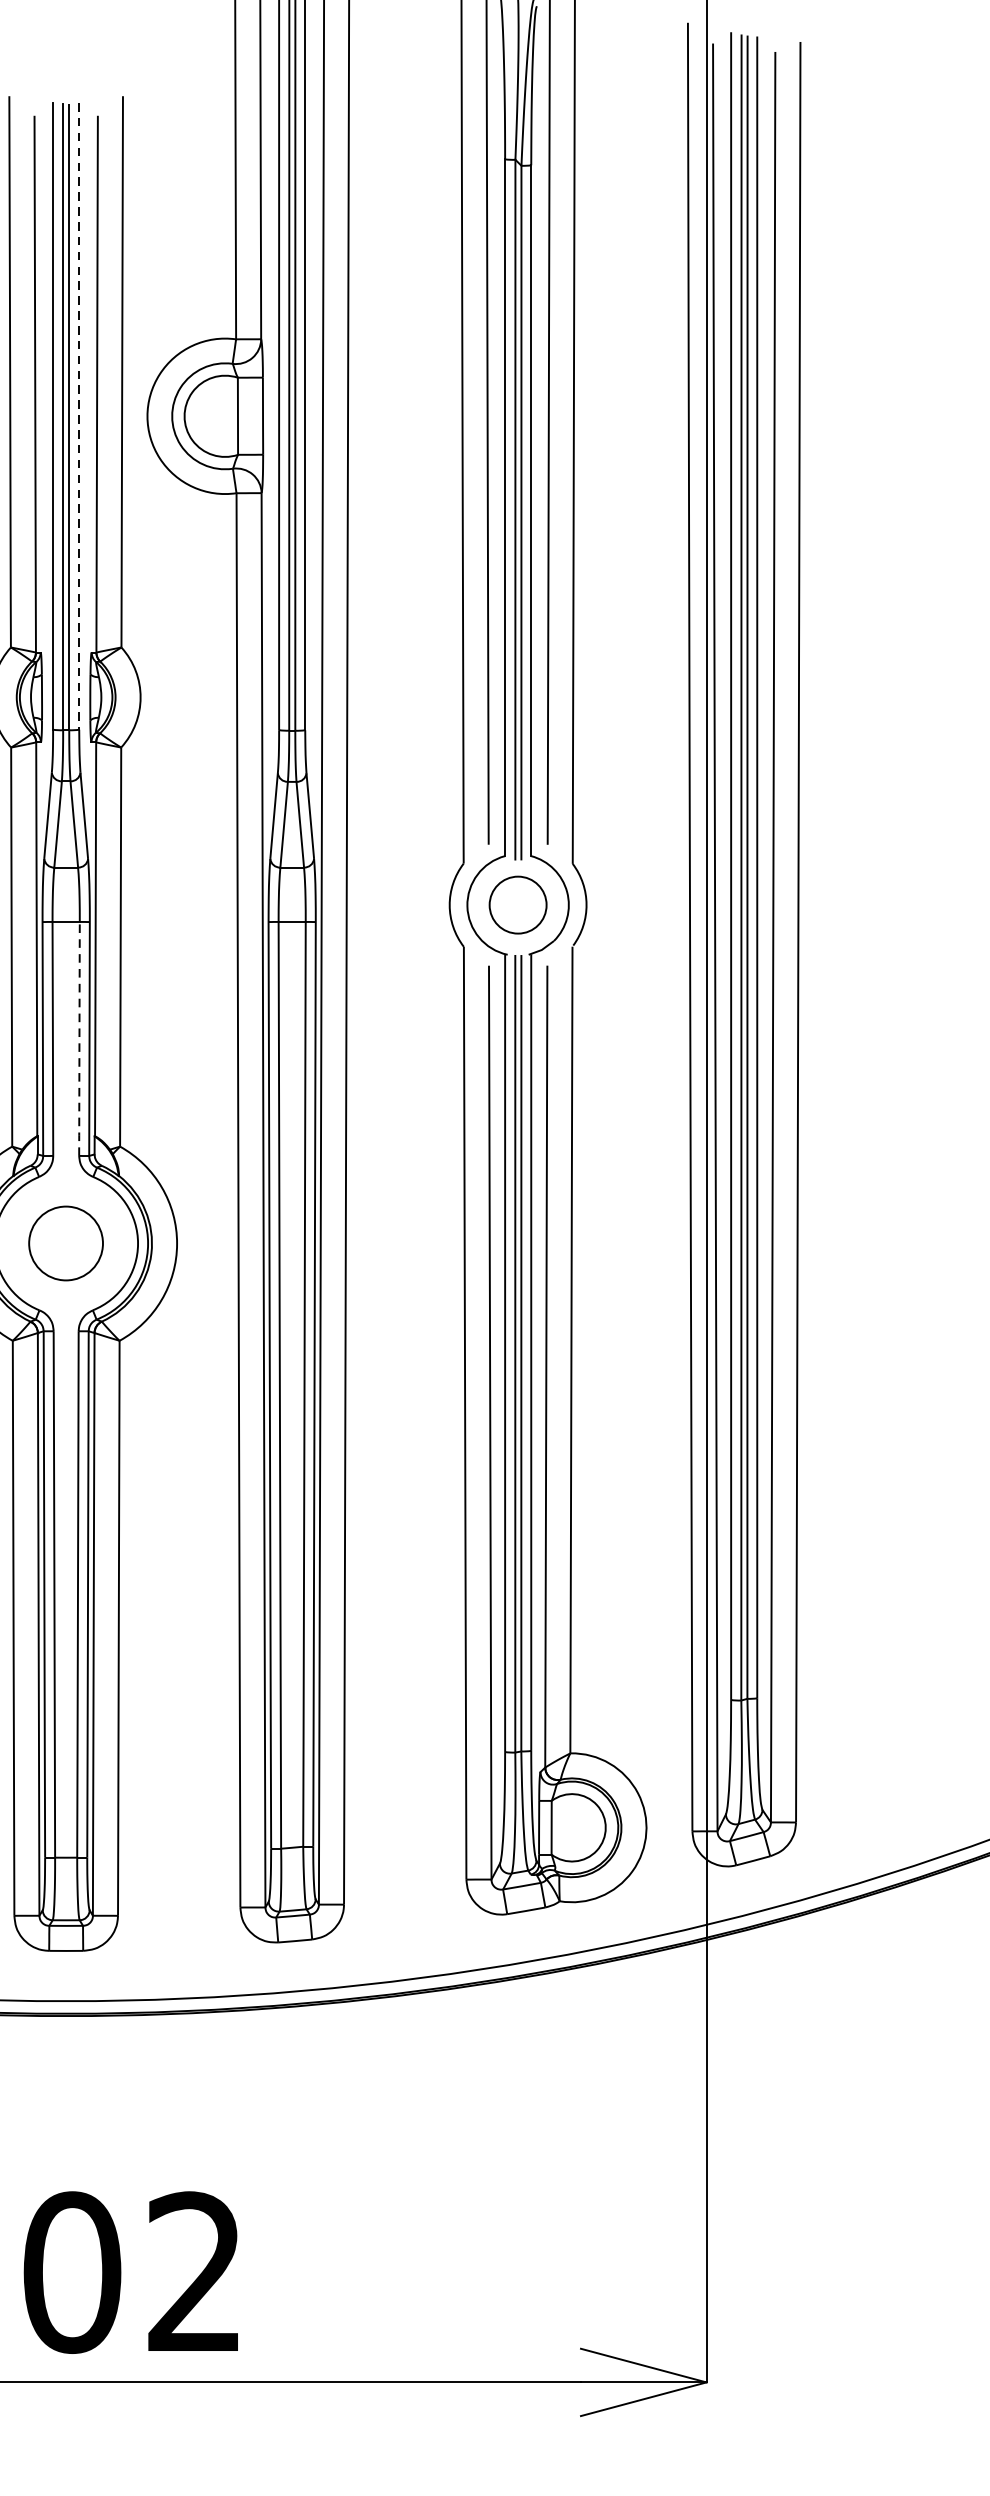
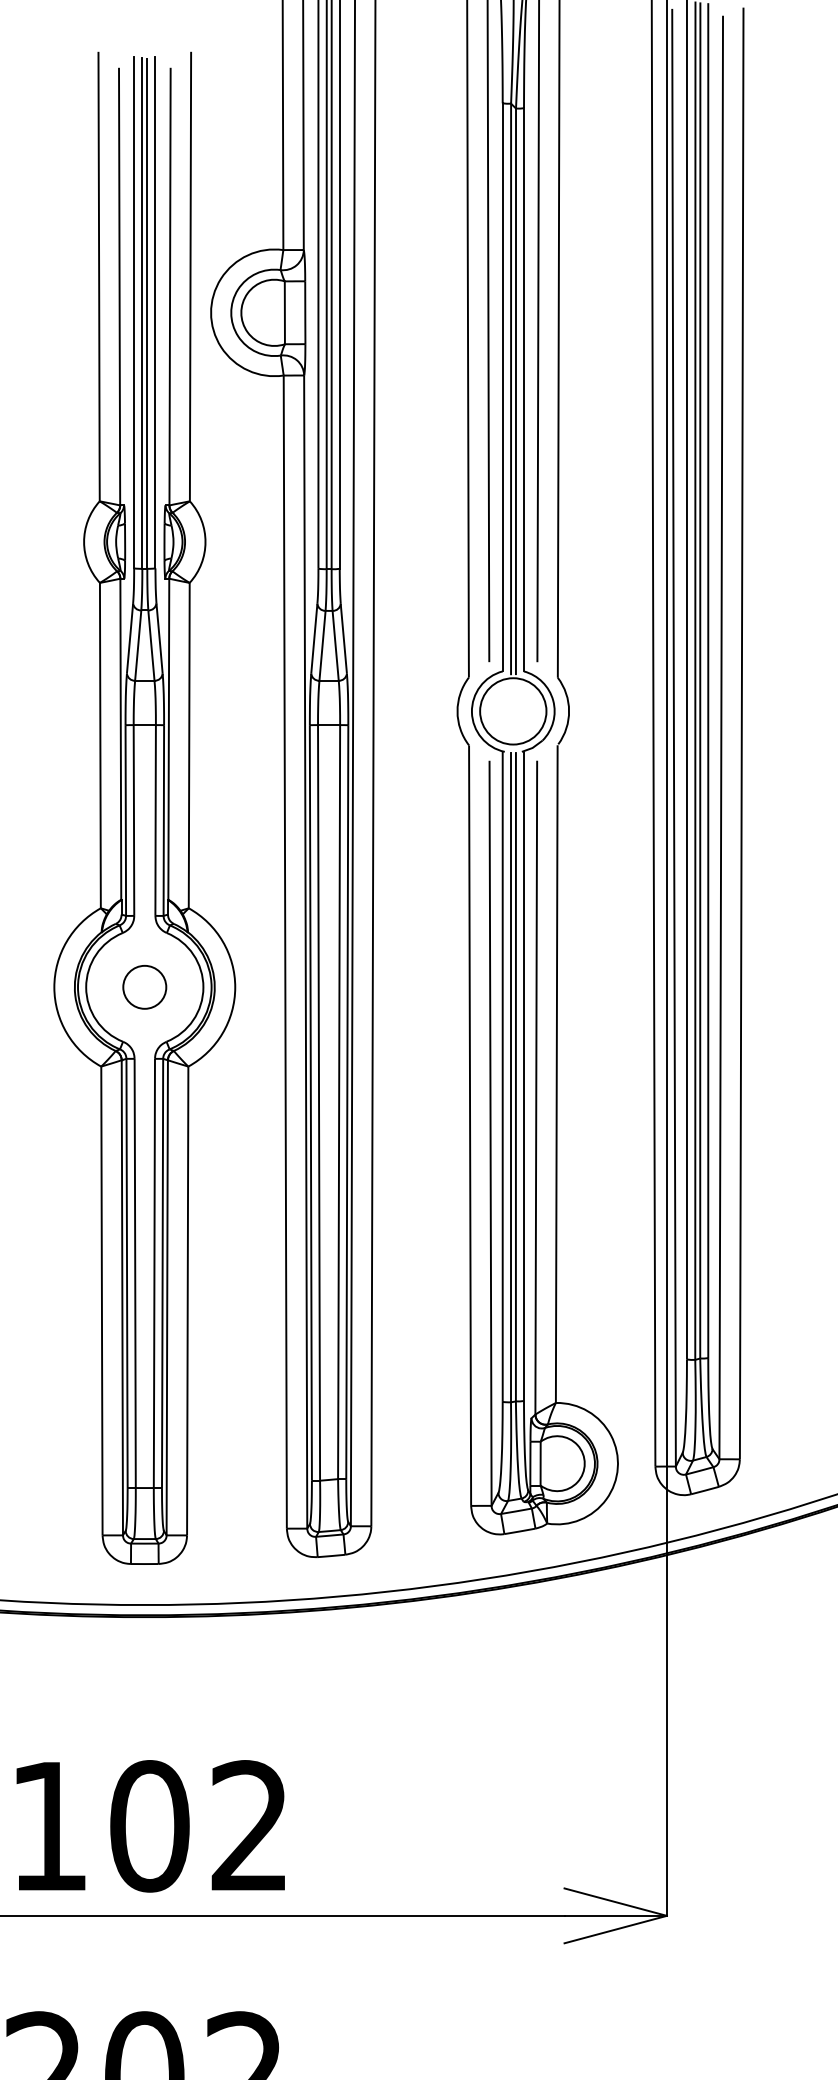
line: (79, 417) -> (155, 313), dashed -> solid
circle: (518, 905) -> (513, 711), size x1.43
line: (79, 1041) -> (155, 822), dashed -> solid
circle: (65, 1243) -> (144, 987), size x0.71

